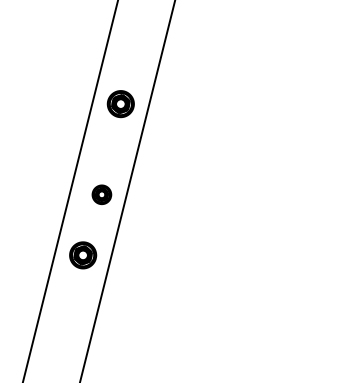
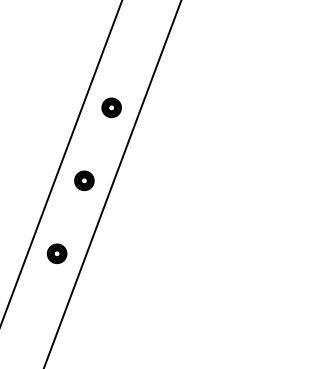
part: (120, 104) -> (111, 108), size x0.71
part: (101, 194) -> (84, 180), moved
part: (82, 255) -> (56, 253), size x0.71

